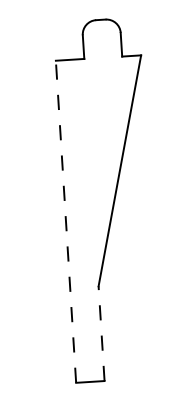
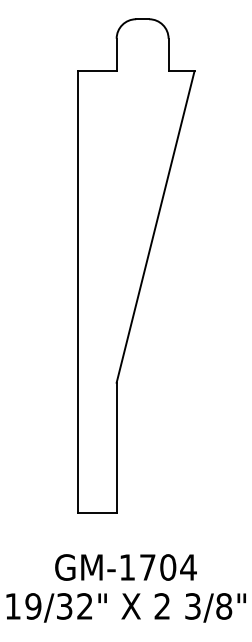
line: (65, 221) -> (77, 291), dashed -> solid
line: (101, 333) -> (116, 447), dashed -> solid

